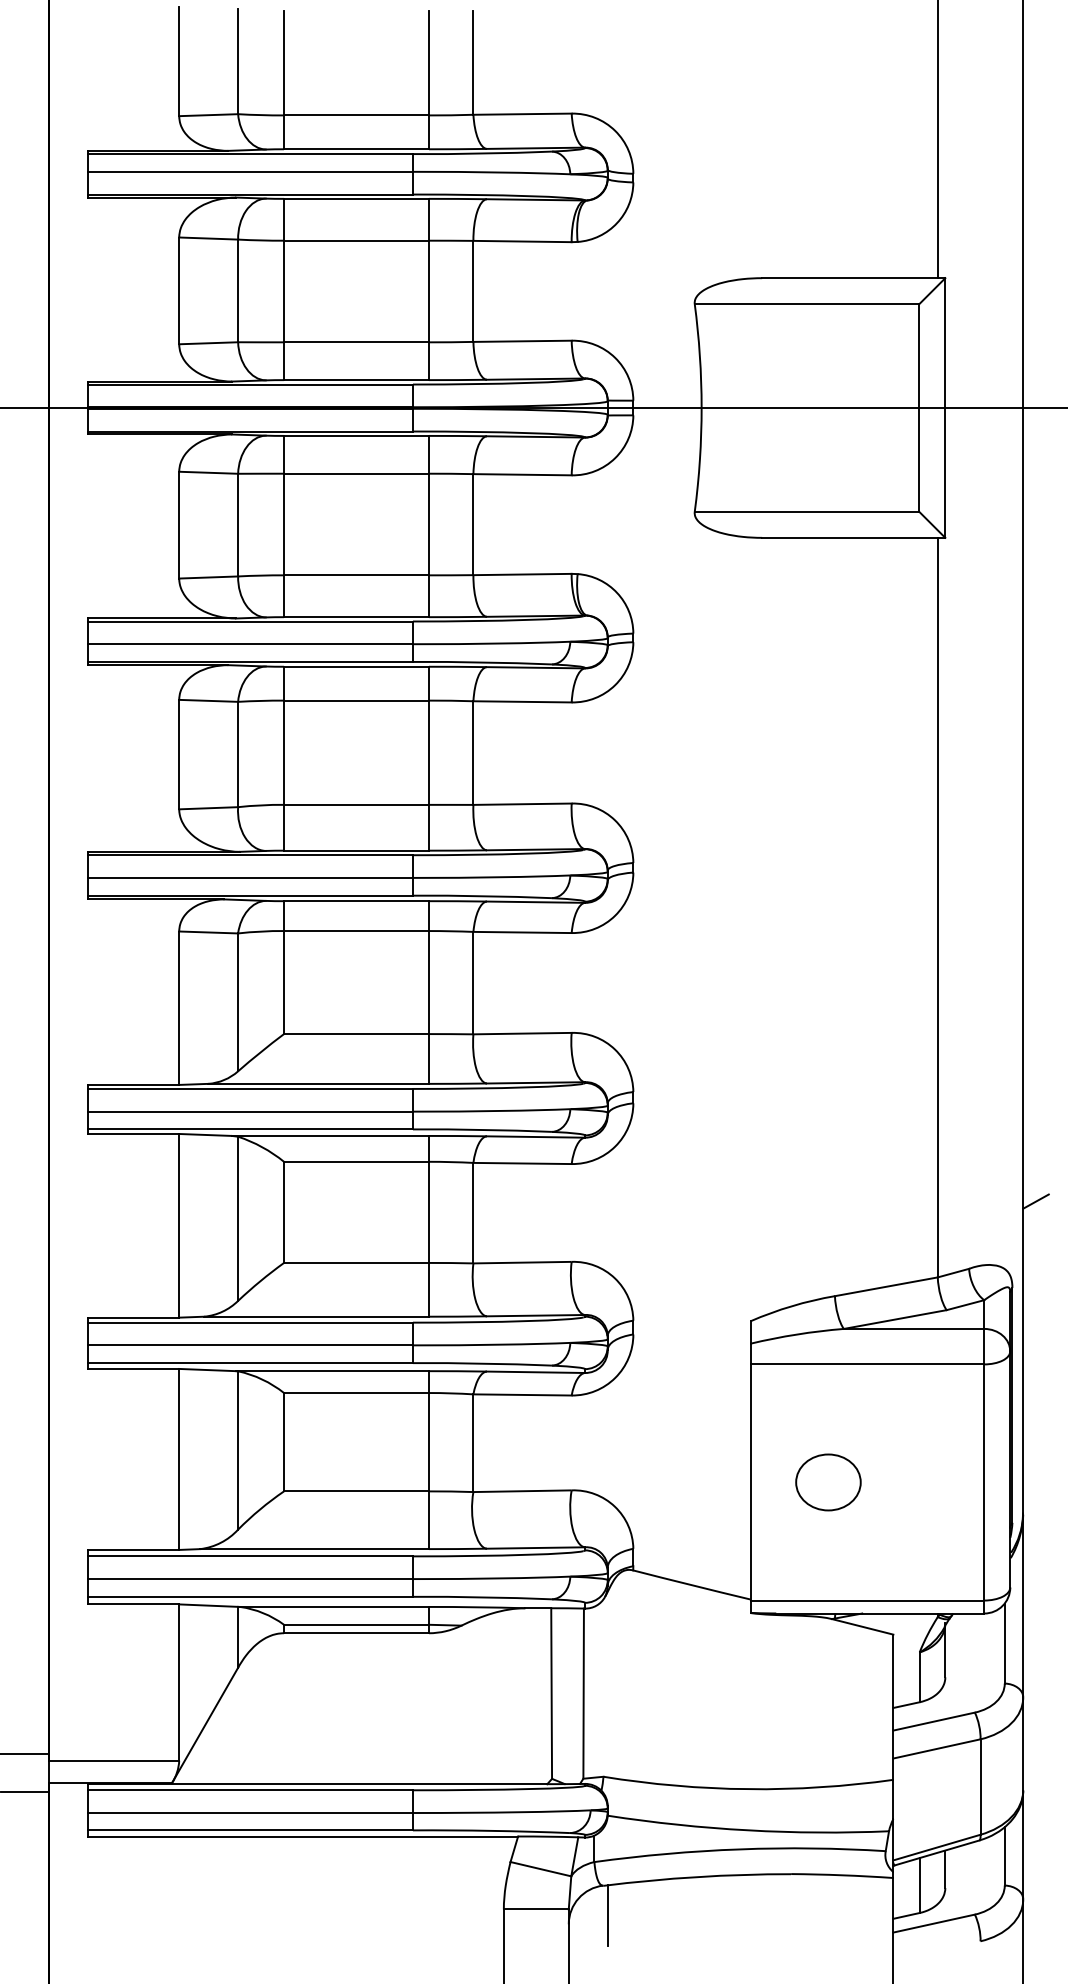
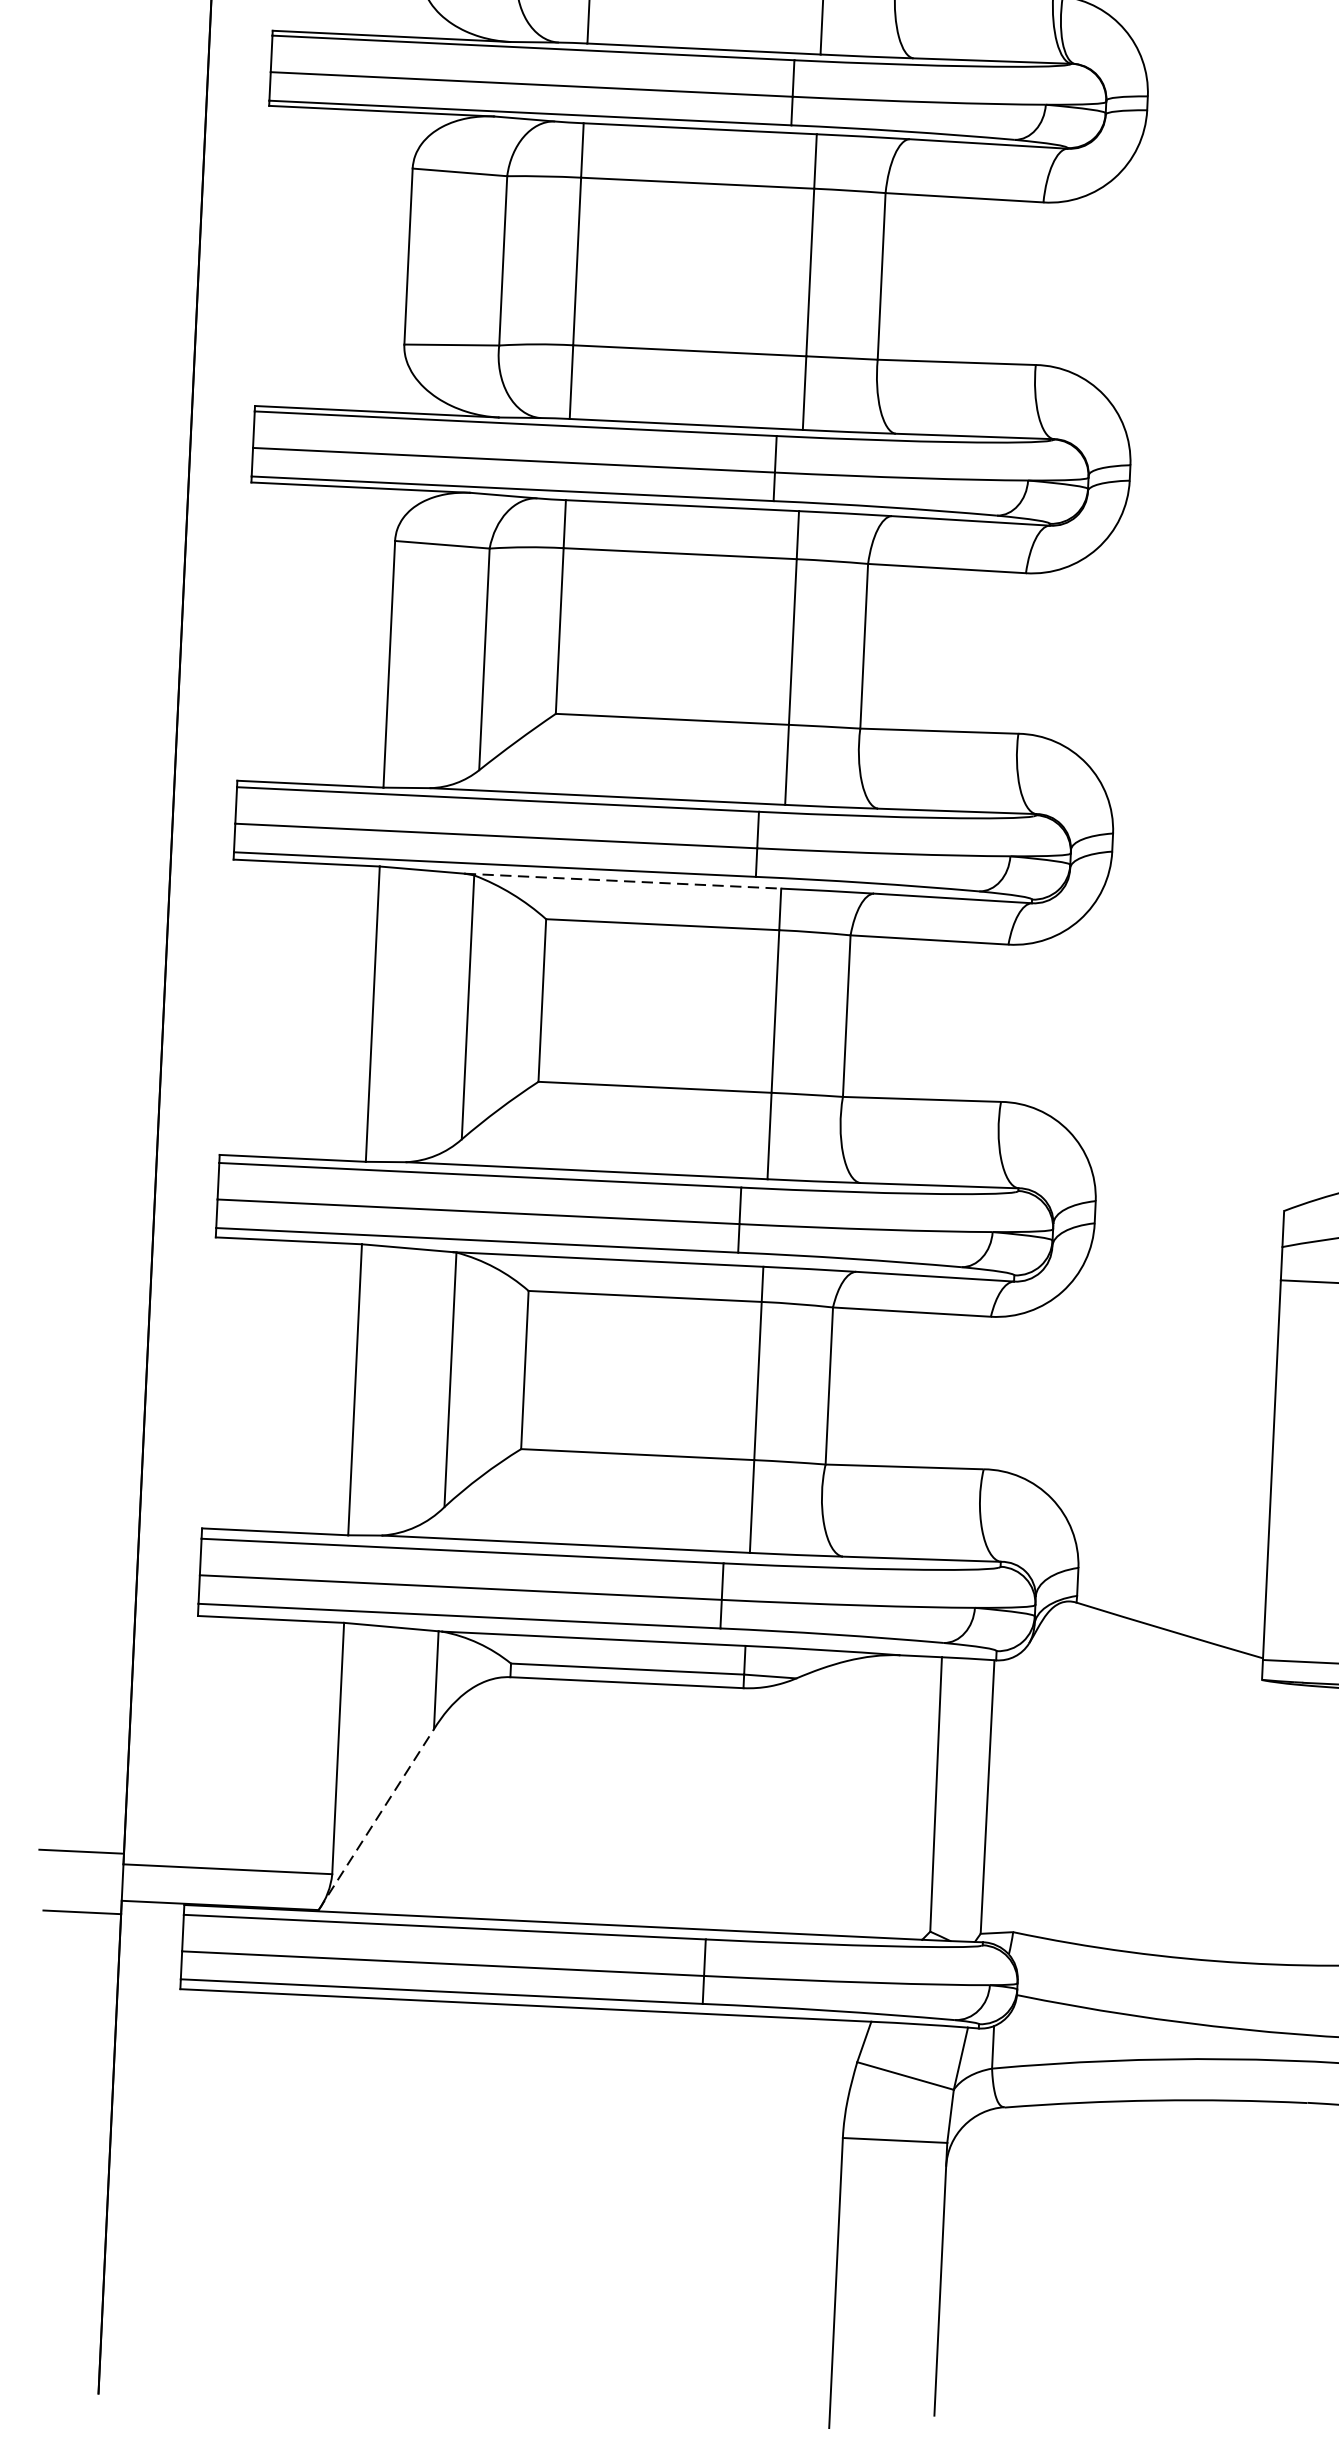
line: (331, 1135) -> (624, 880), solid -> dashed
line: (204, 1725) -> (375, 1819), solid -> dashed
line: (607, 1915) -> (1009, 2155), removed

